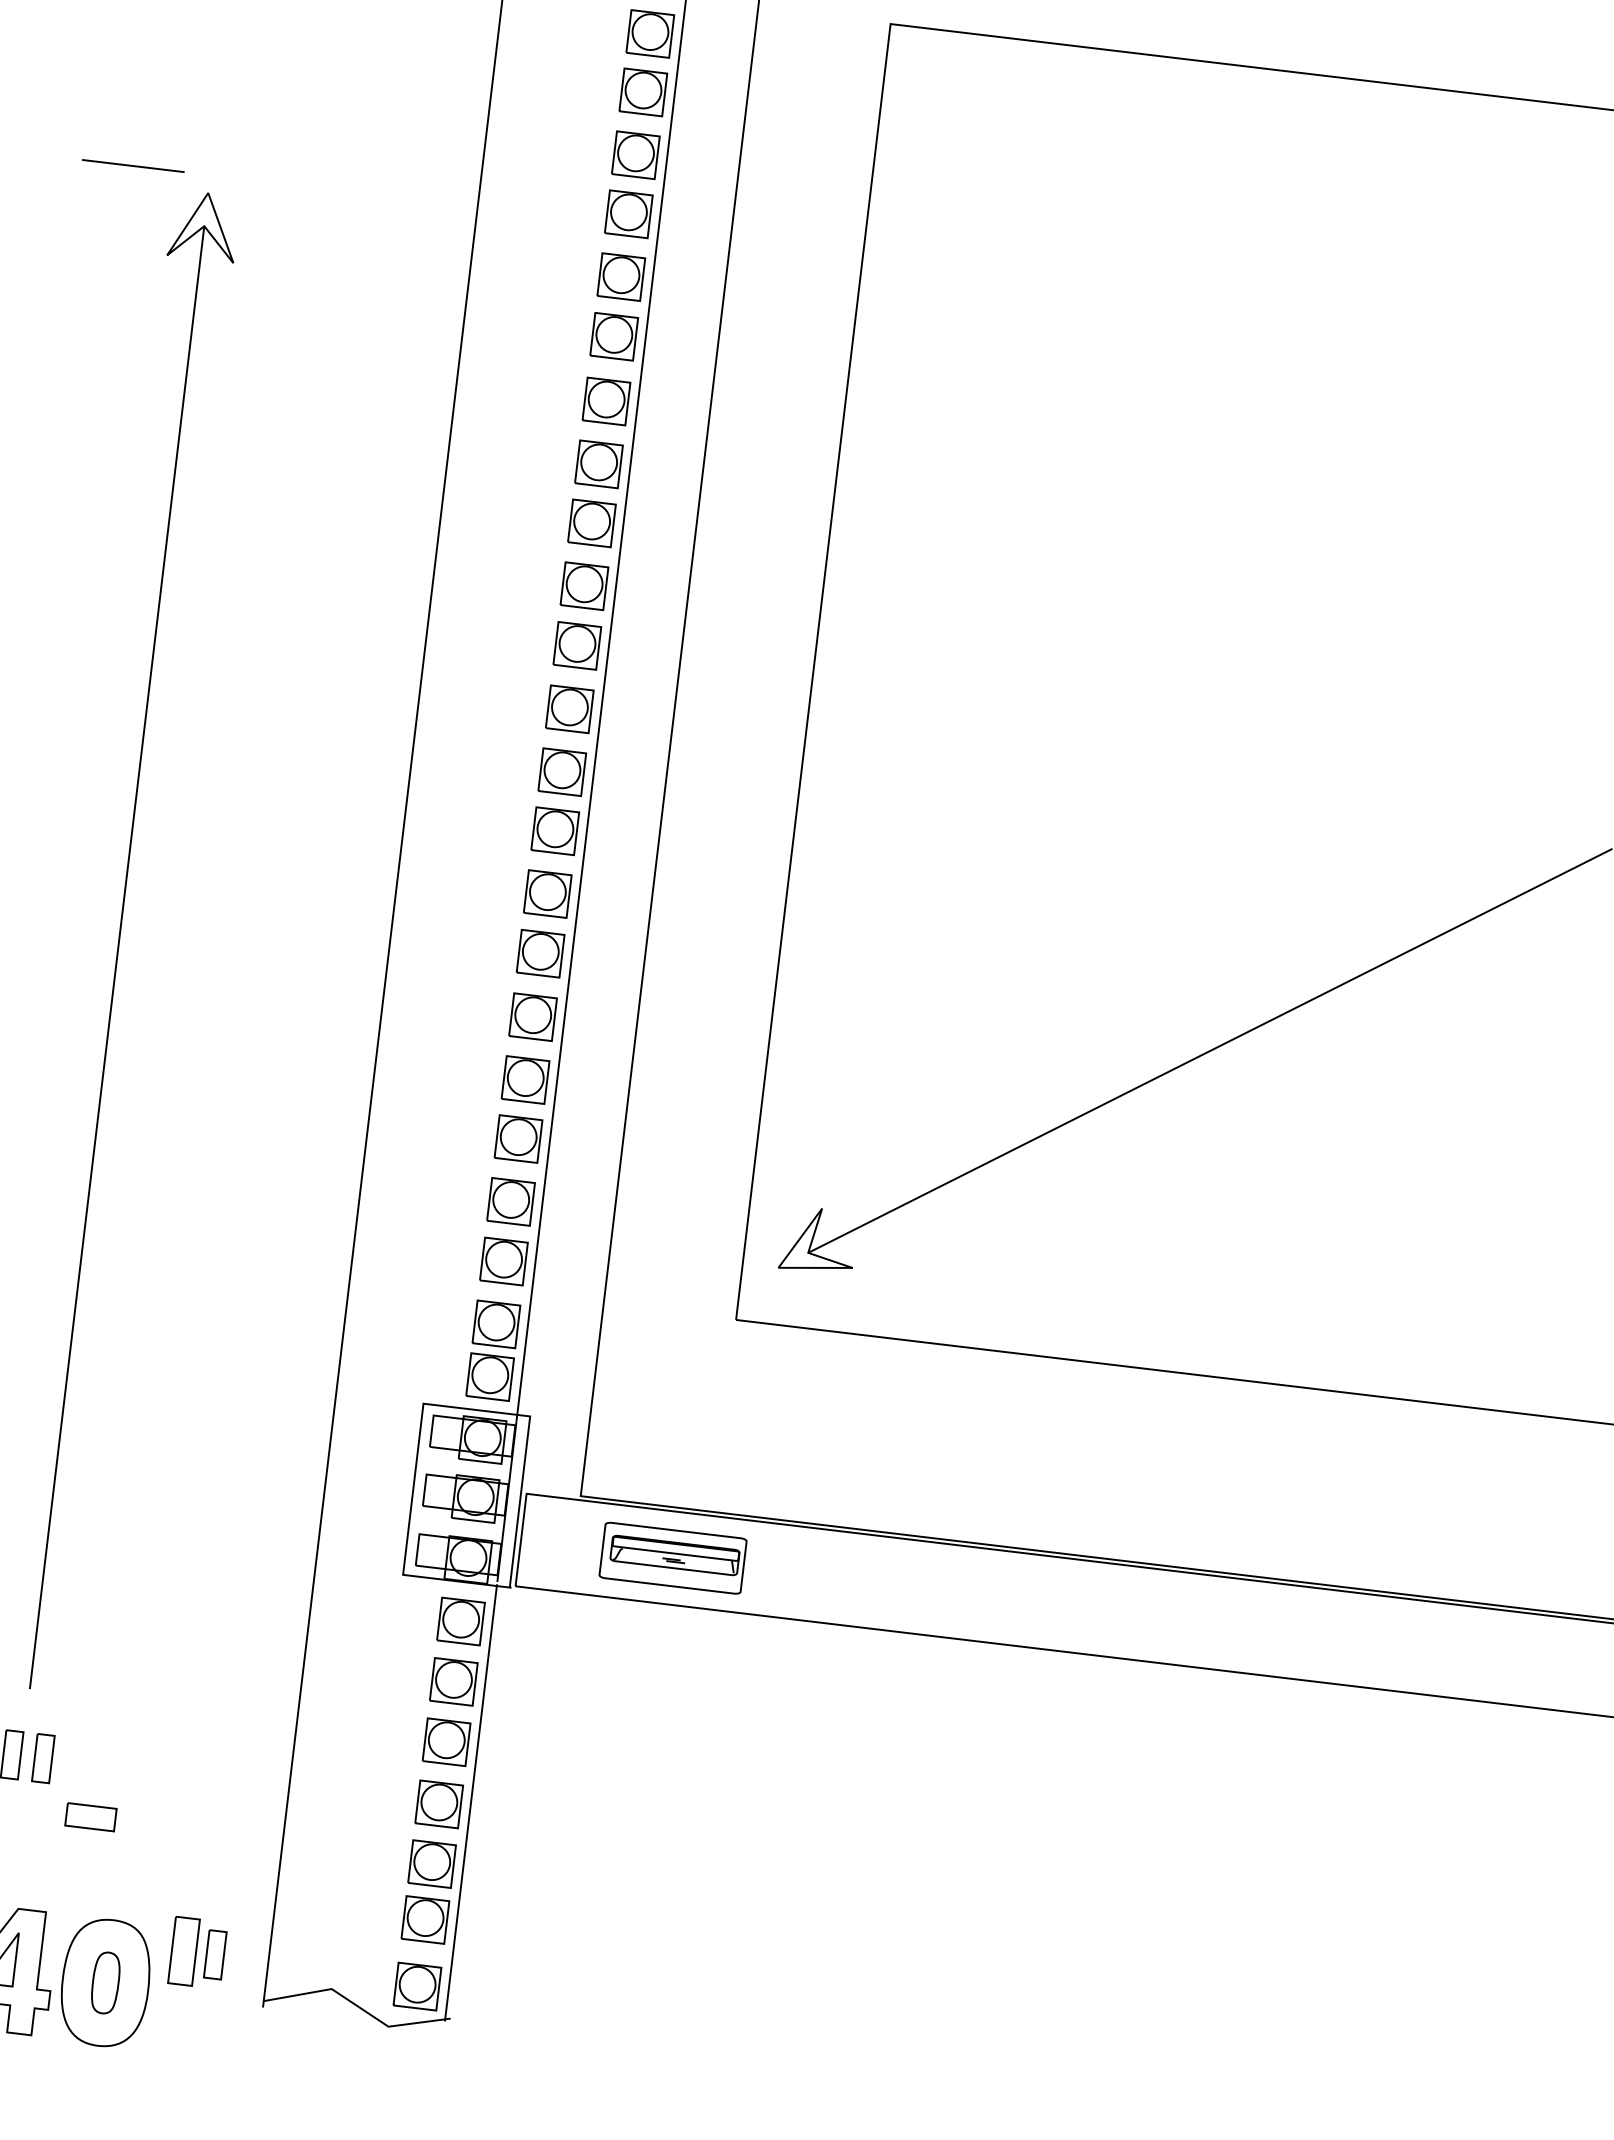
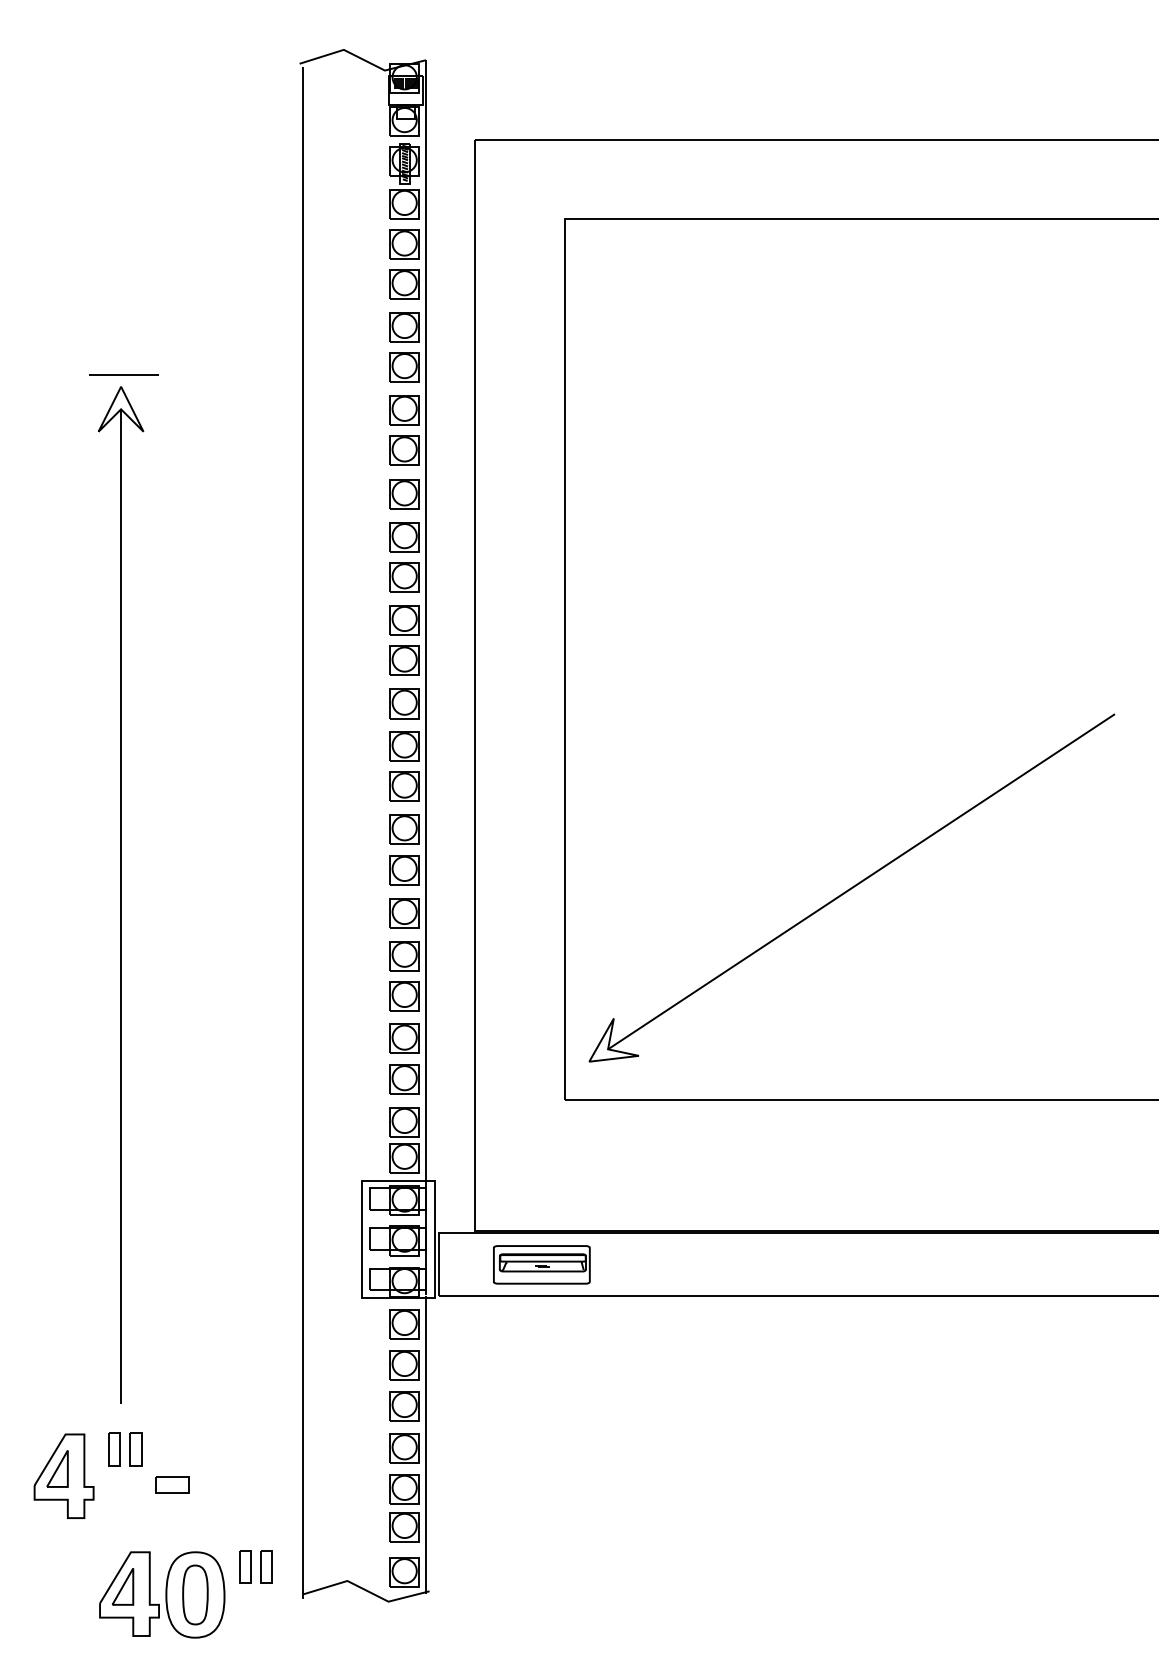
line: (133, 165) -> (123, 374), moved
part: (184, 1949) -> (245, 1566), size x0.71
part: (105, 1982) -> (195, 1594), size x1.43

